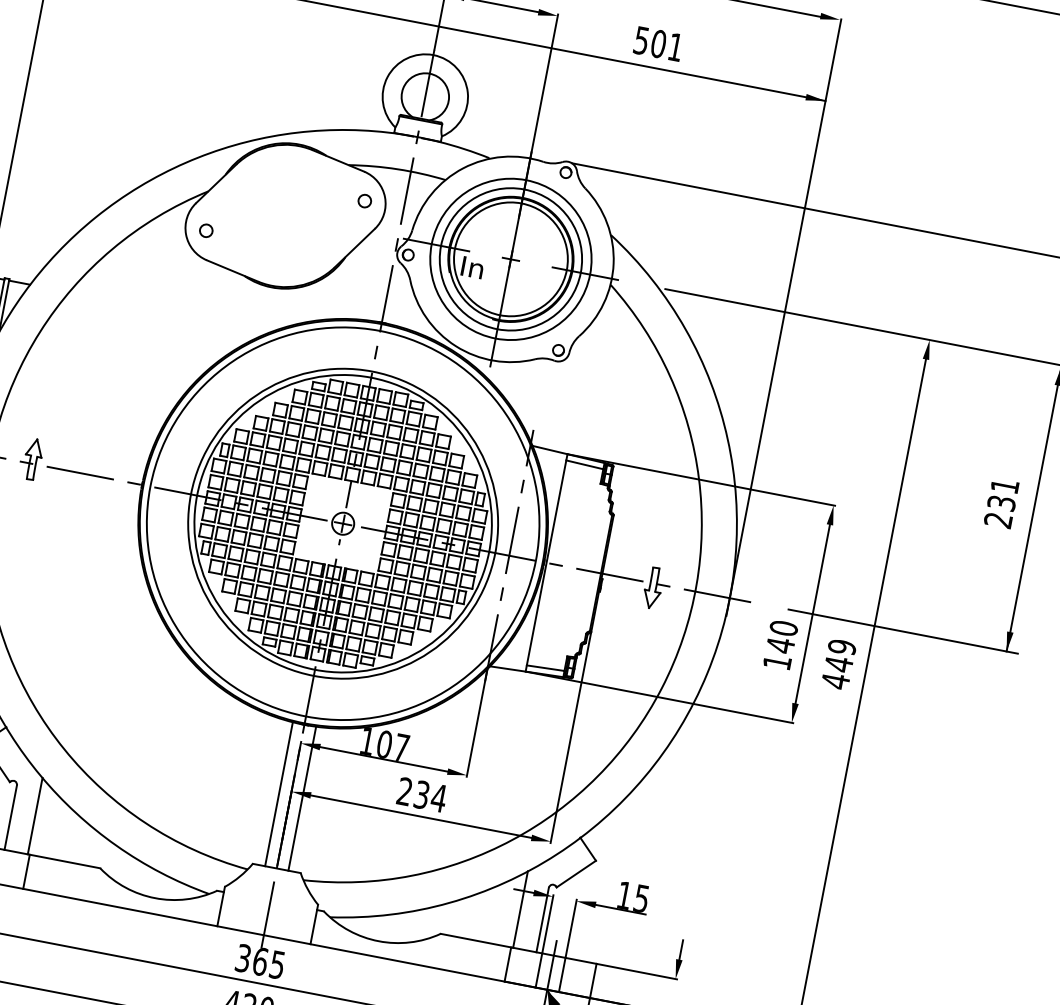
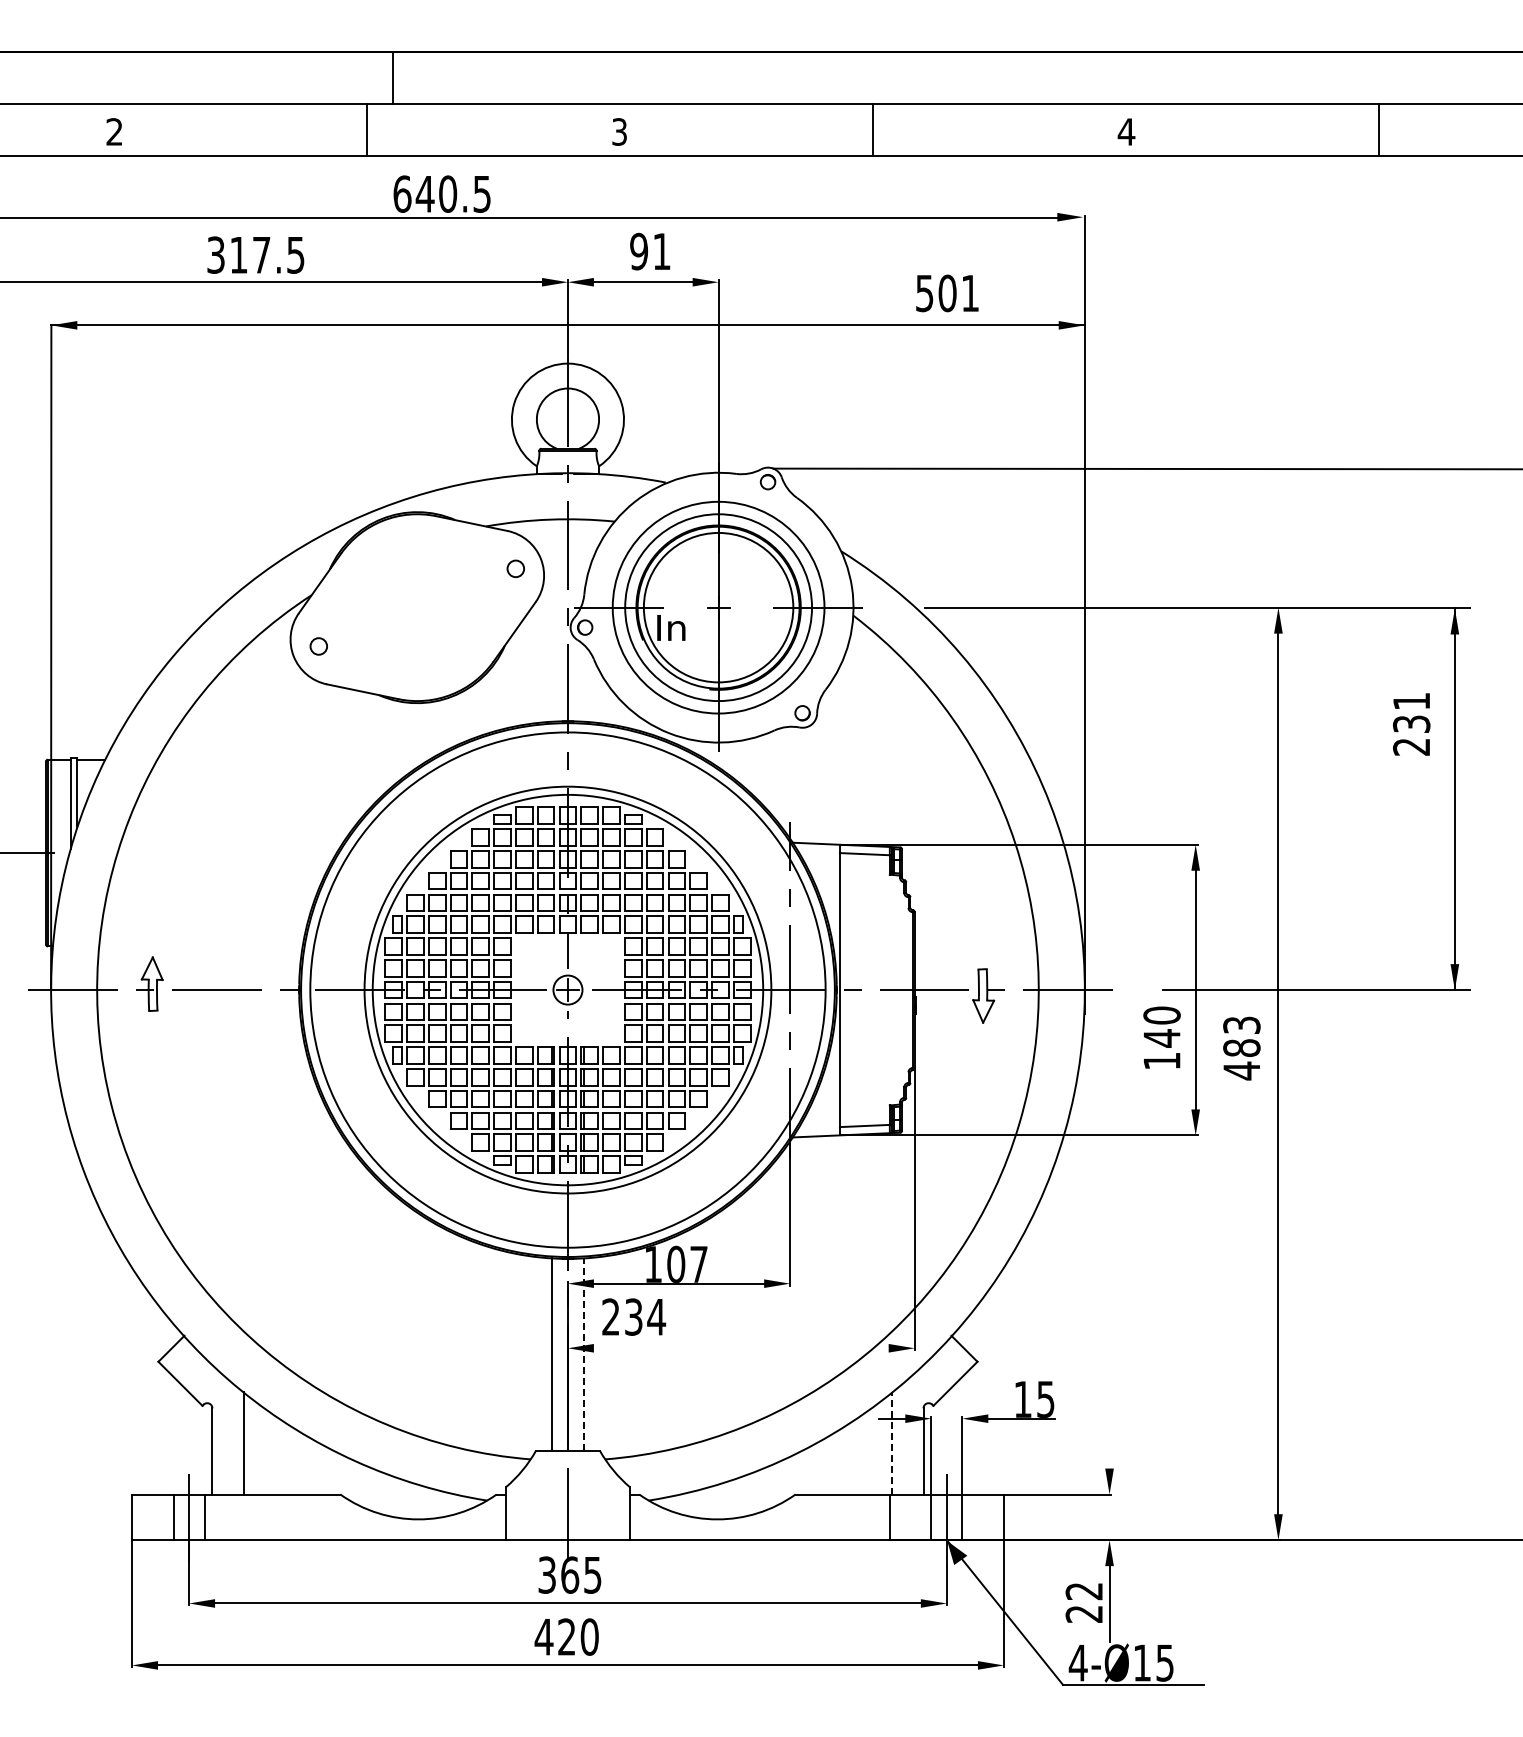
text: (658, 44) -> (947, 293), moved
text: (1001, 503) -> (1411, 724), moved
text: (840, 655) -> (1241, 1036), 449 -> 483
text: (422, 794) -> (634, 1316), moved
line: (302, 798) -> (583, 1354), solid -> dashed
line: (420, 816) -> (740, 1348), removed
line: (26, 871) -> (246, 1517), removed
line: (520, 908) -> (892, 1442), solid -> dashed
line: (681, 949) -> (1109, 1455), removed

